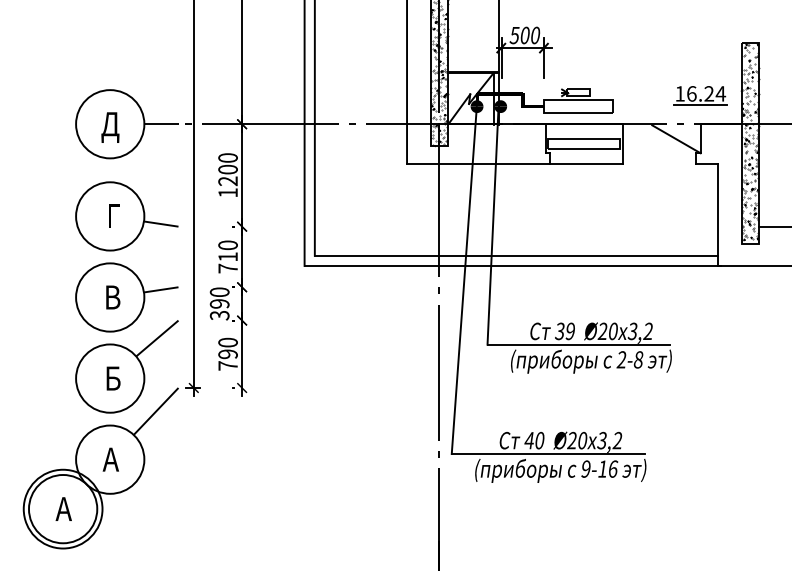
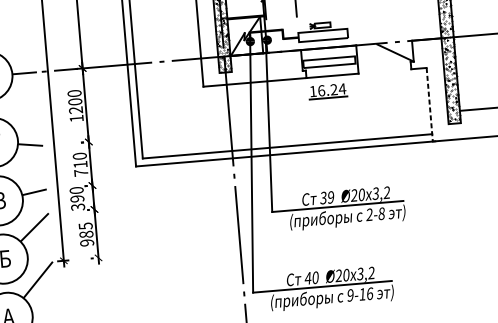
part: (700, 95) -> (327, 91), moved
line: (717, 215) -> (429, 105), solid -> dashed
text: (227, 353) -> (85, 234), 790 -> 985

